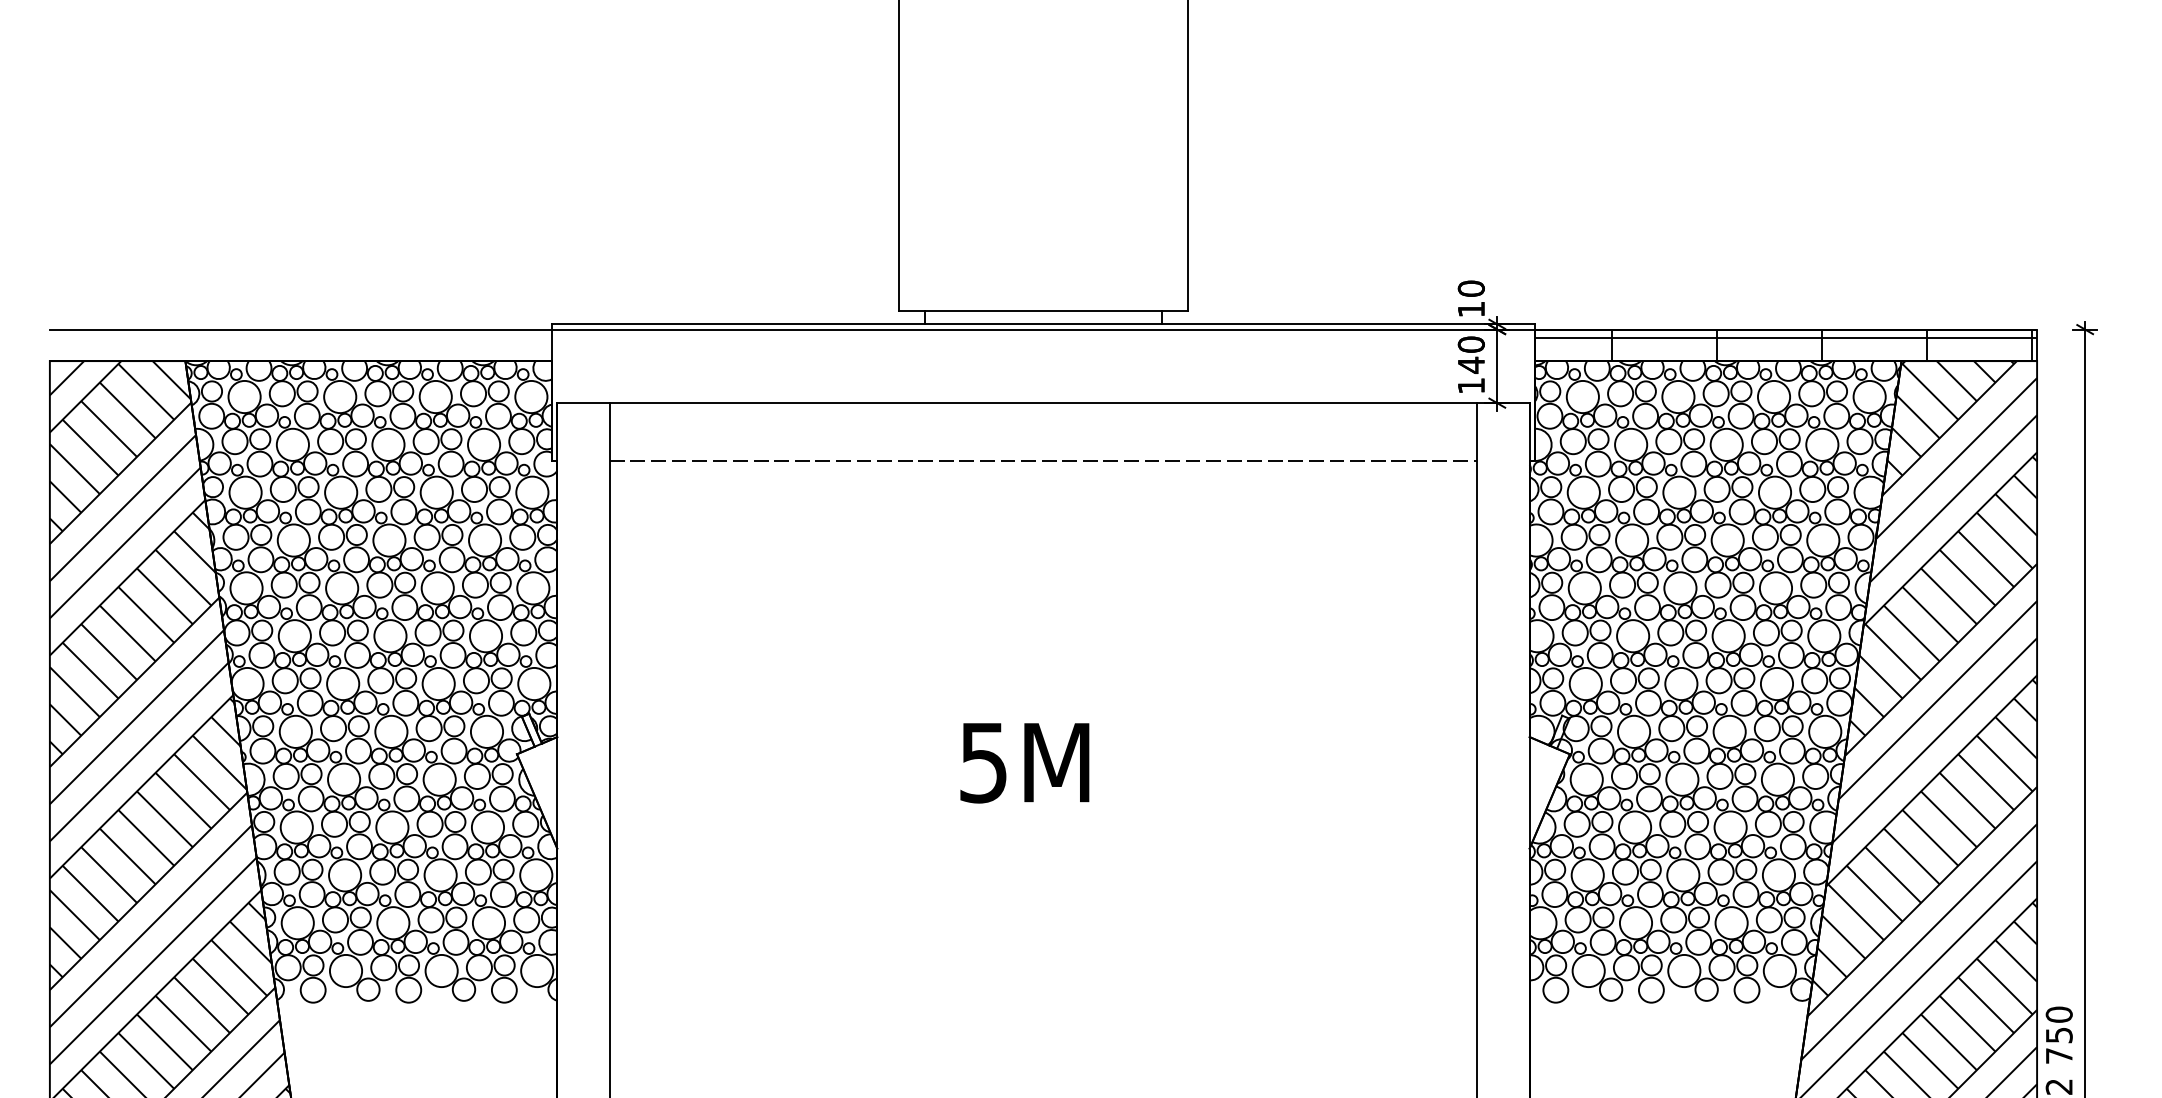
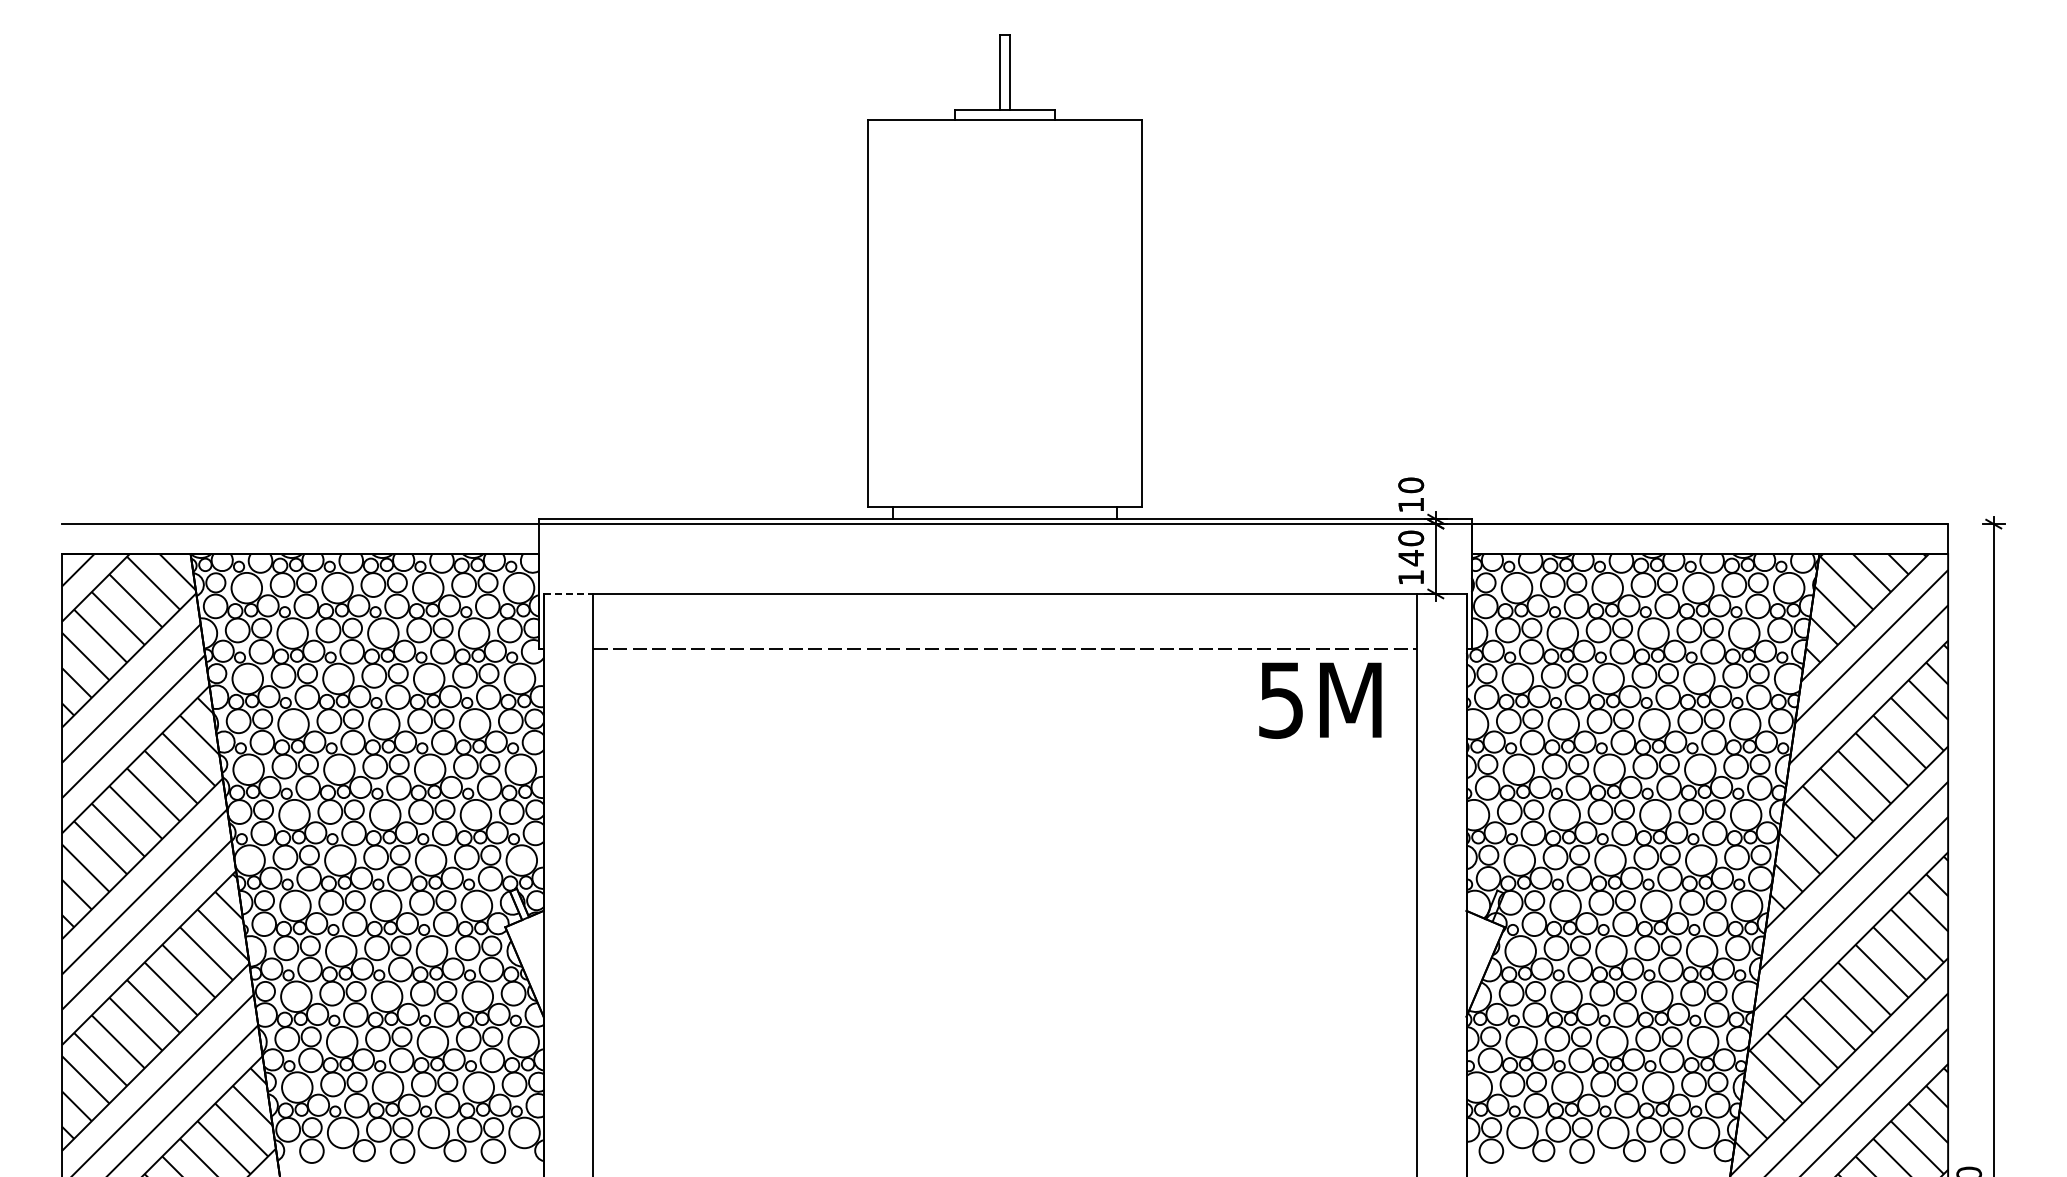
hatch: (1785, 345) -> (1709, 539), removed
line: (583, 402) -> (568, 593), solid -> dashed
text: (1024, 763) -> (1320, 700), moved

